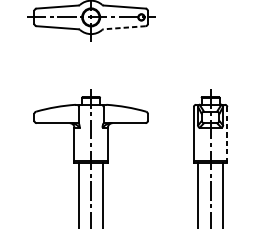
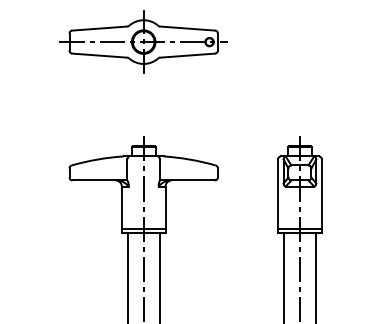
line: (124, 27) -> (187, 55), dashed -> solid
line: (227, 135) -> (321, 196), dashed -> solid

